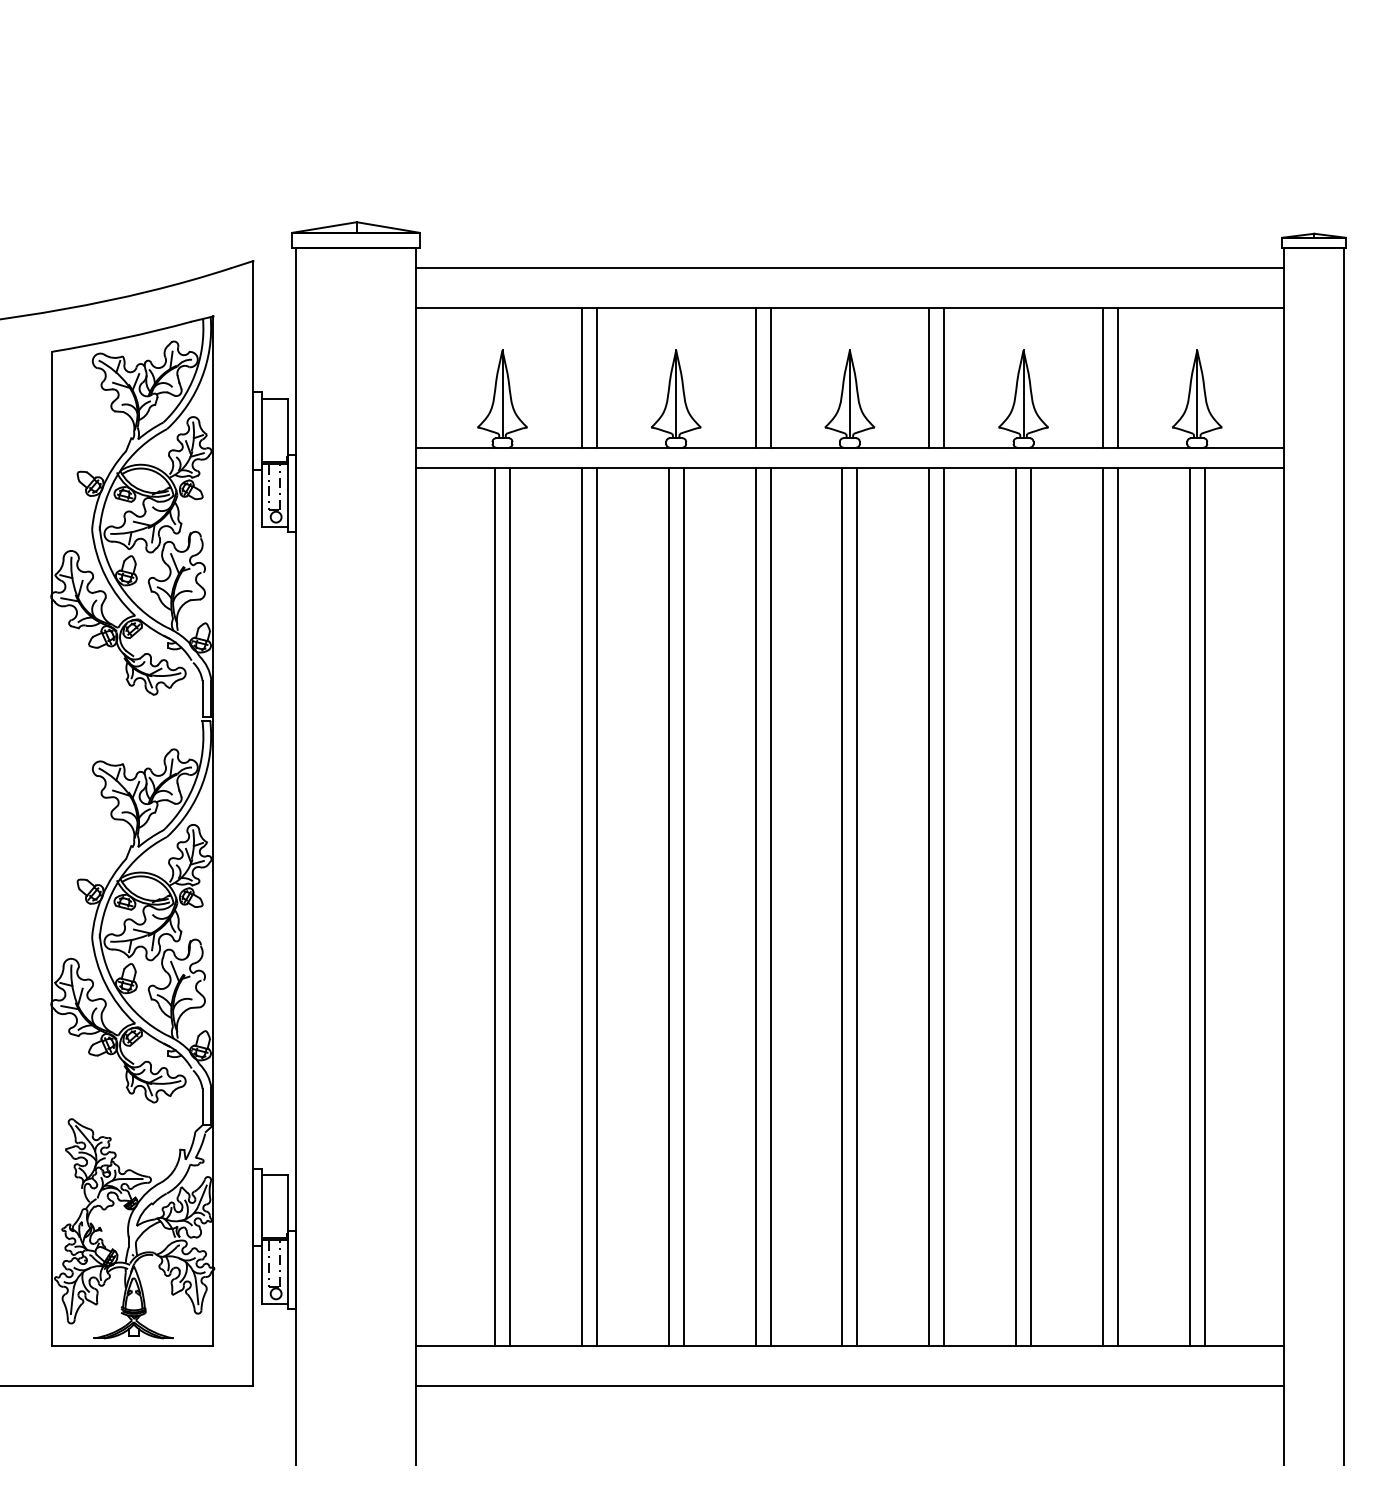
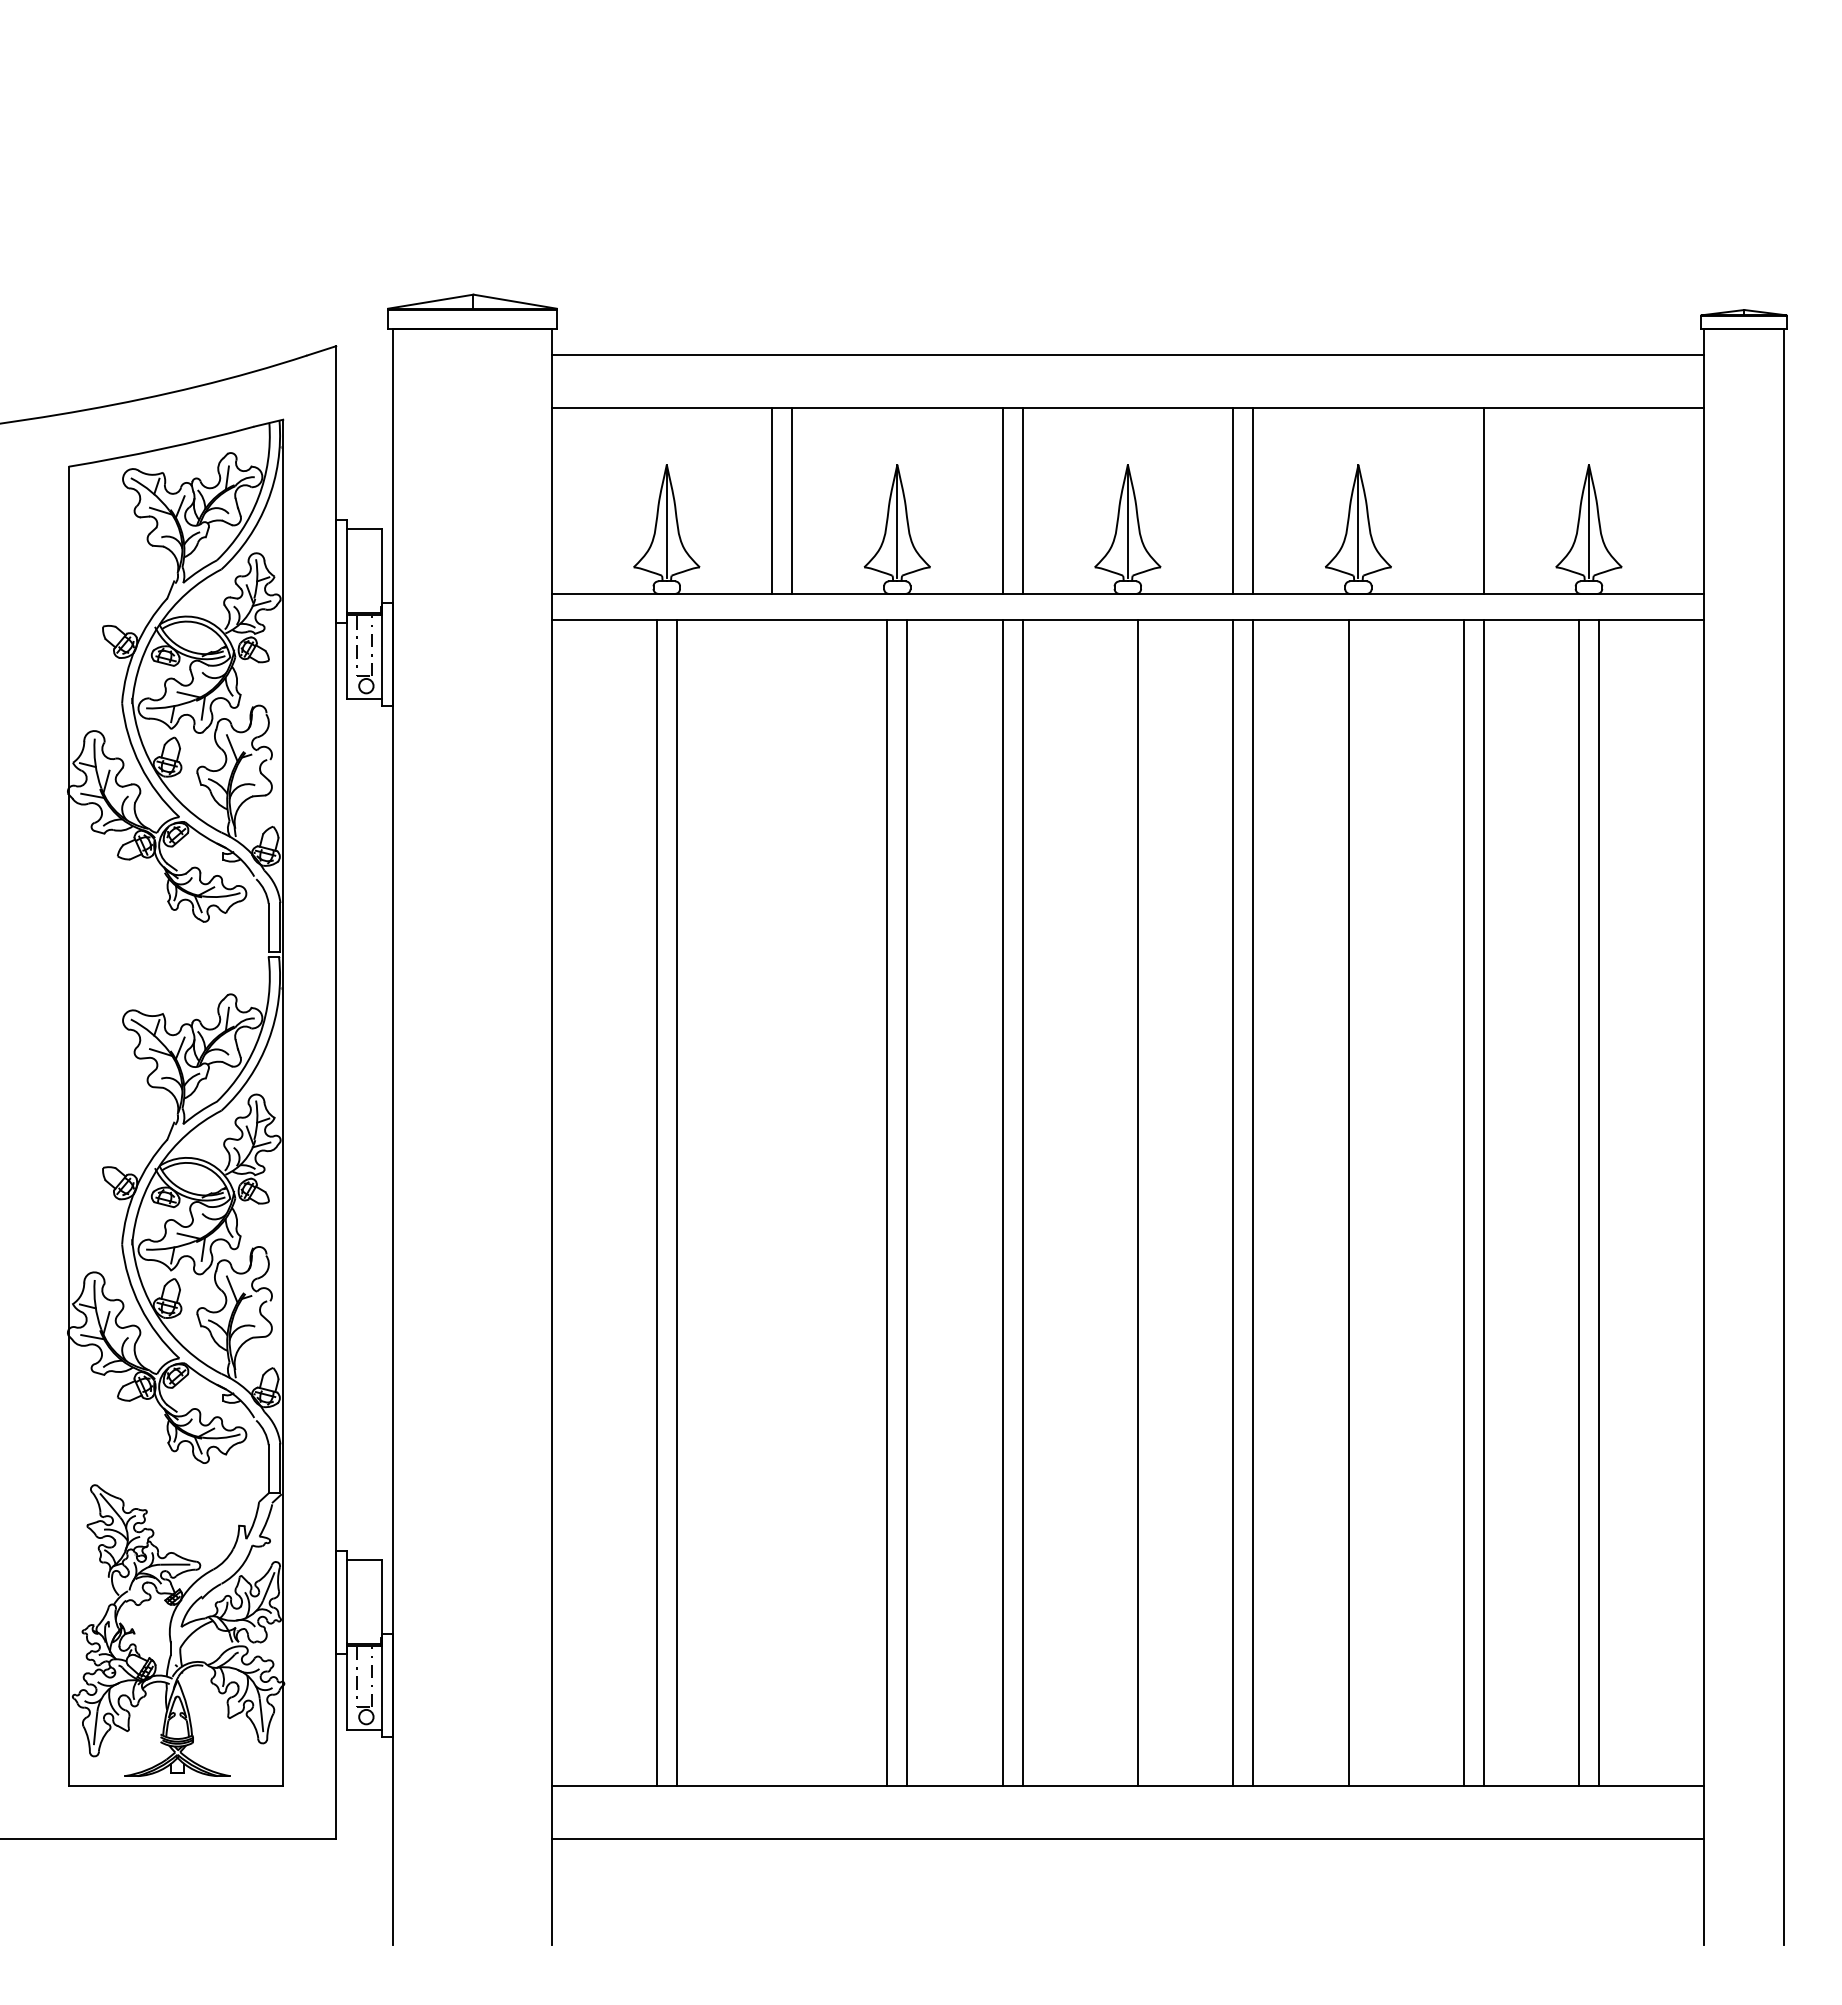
line: (1102, 377) -> (1463, 500), removed
line: (582, 906) -> (772, 1202), removed
line: (597, 906) -> (792, 1202), removed
line: (842, 906) -> (1117, 1202), removed
line: (1031, 906) -> (1368, 1202), removed

